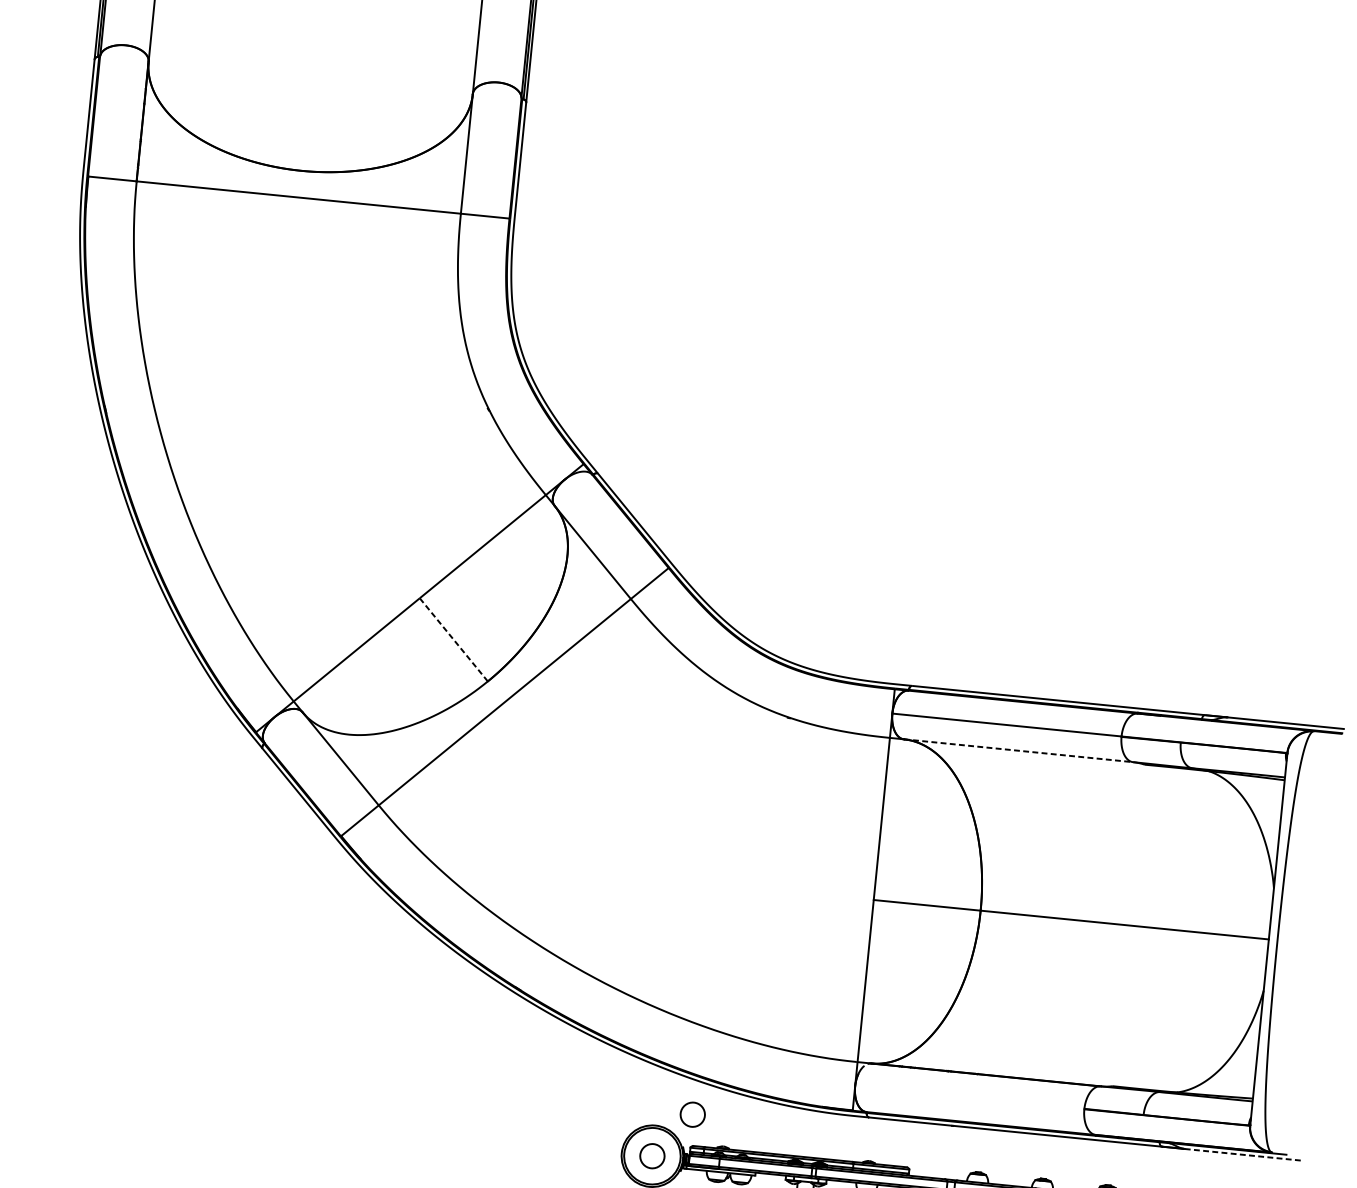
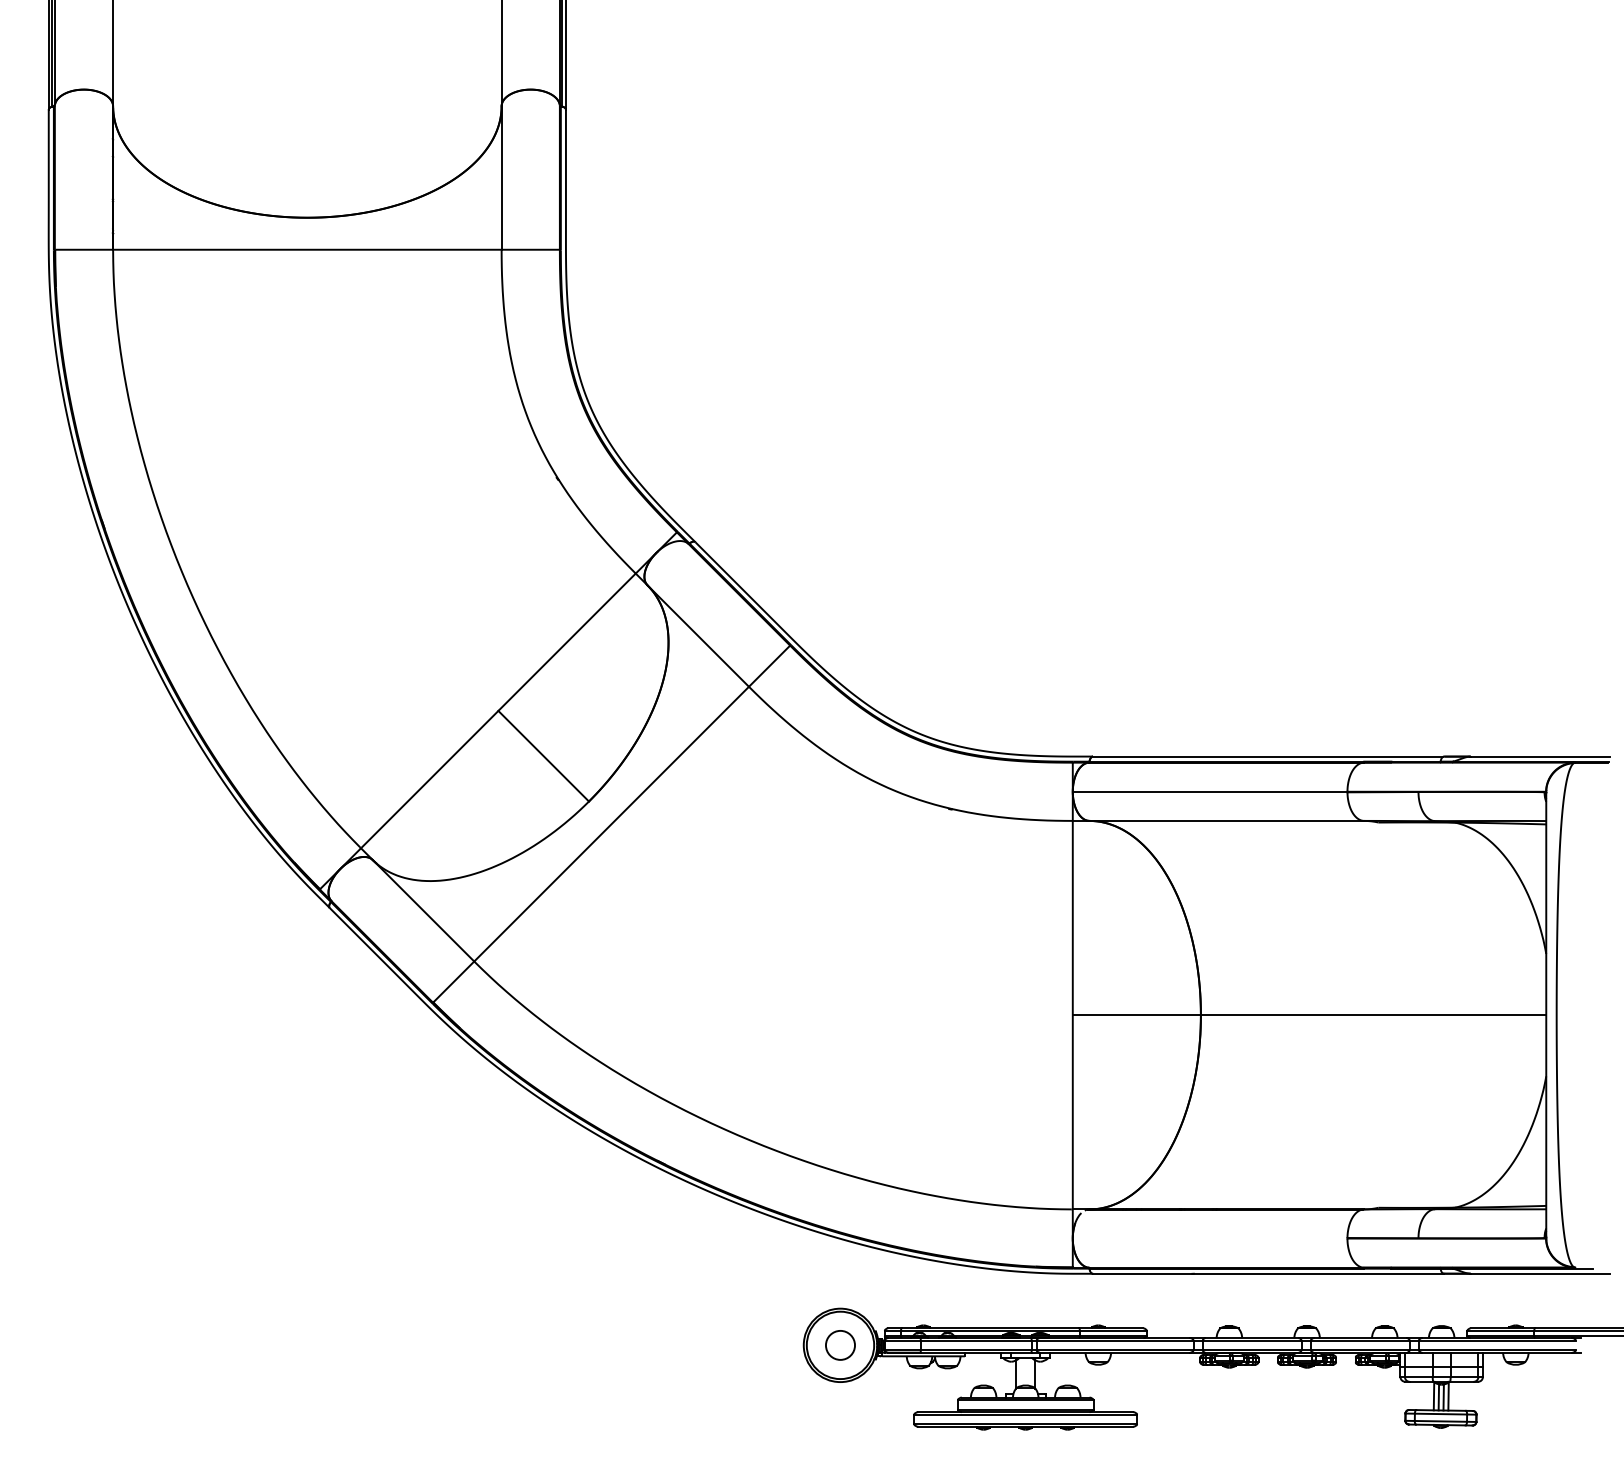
line: (453, 639) -> (543, 755), dashed -> solid
line: (1019, 750) -> (1227, 820), dashed -> solid
circle: (692, 1114) -> (883, 1291), removed
line: (1242, 1154) -> (1540, 1273), dashed -> solid

